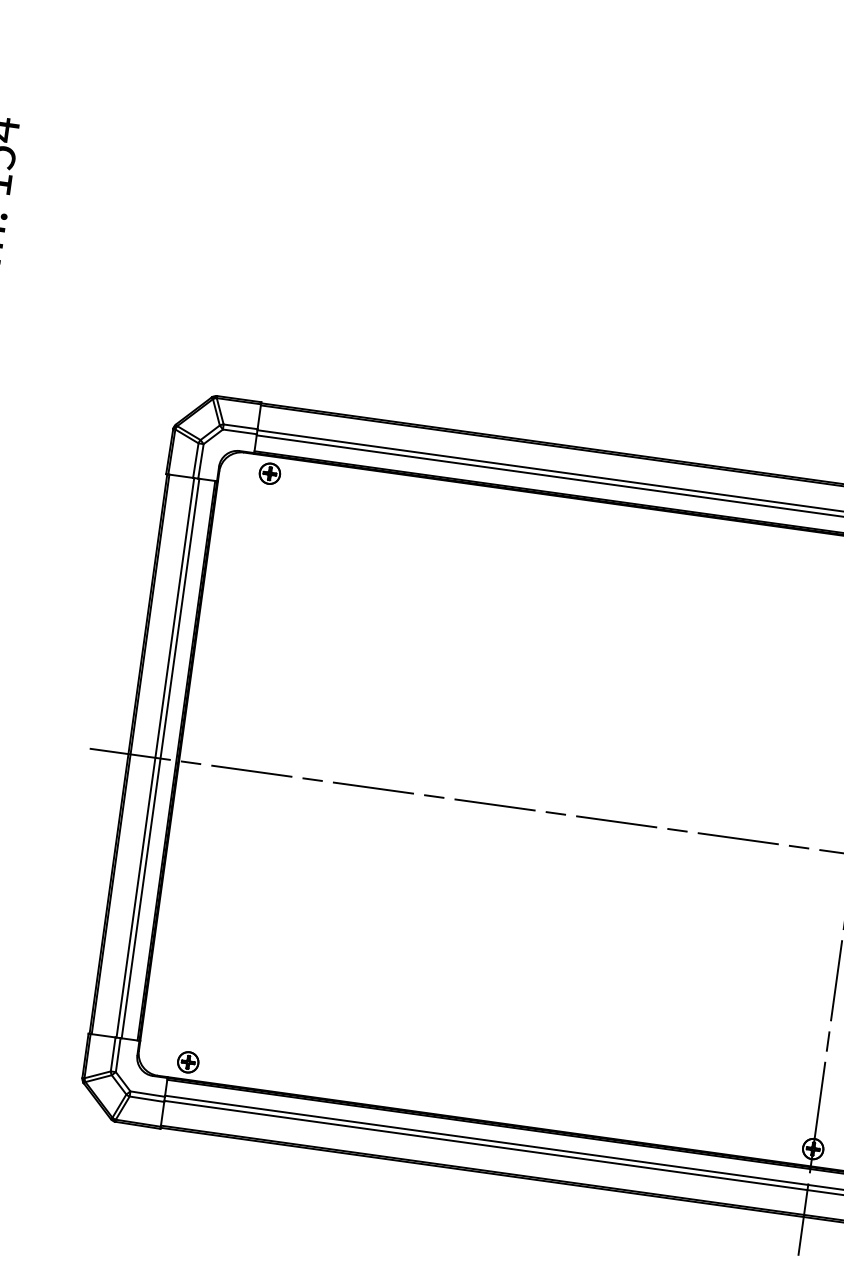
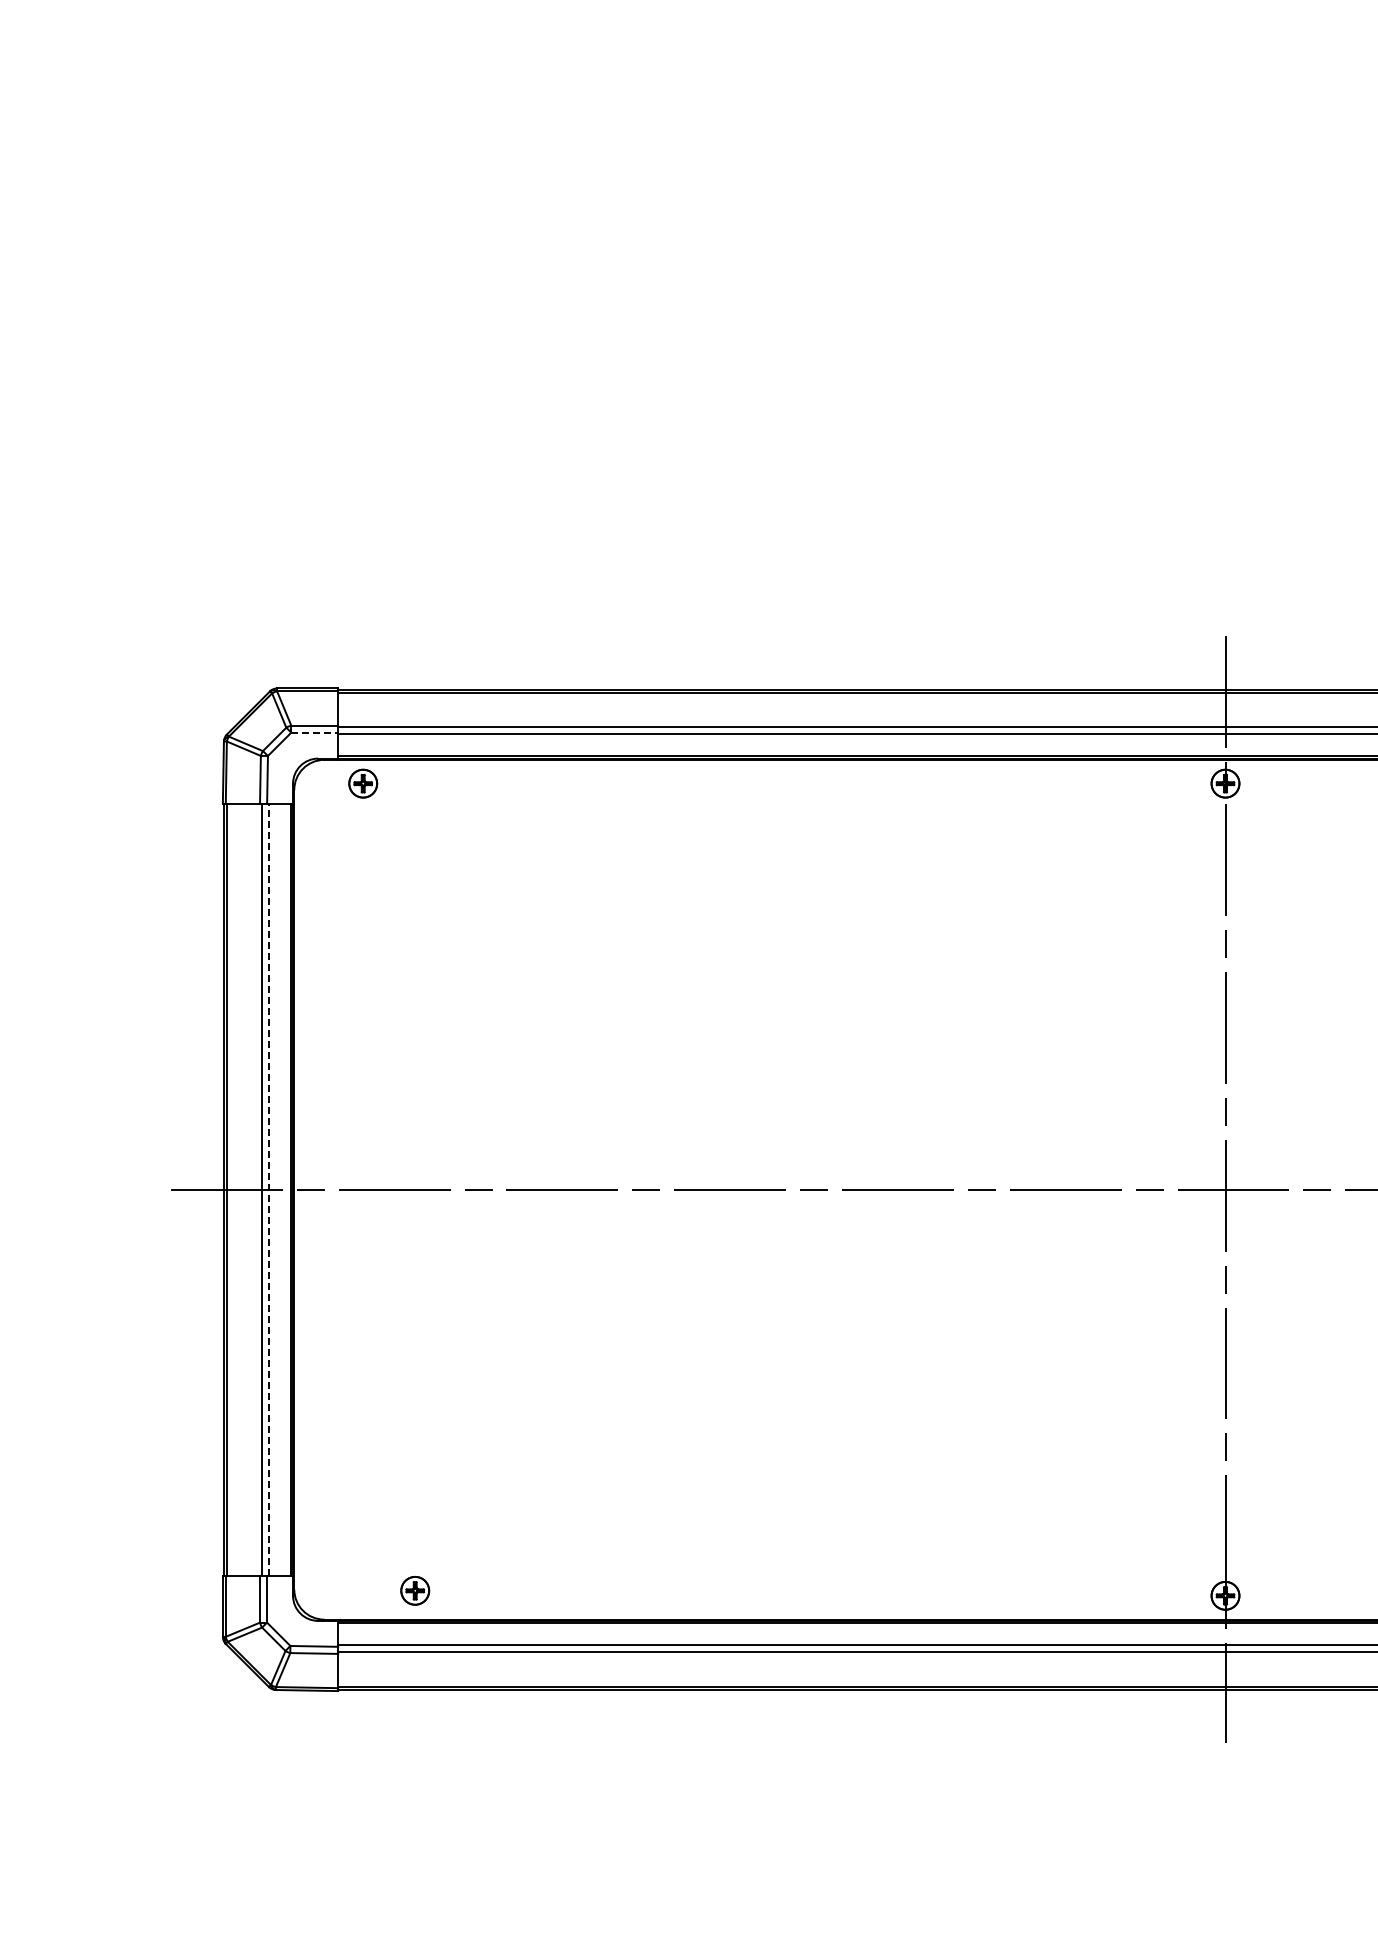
line: (240, 431) -> (315, 732), solid -> dashed
line: (160, 758) -> (268, 1189), solid -> dashed
part: (188, 1062) -> (415, 1590), moved

